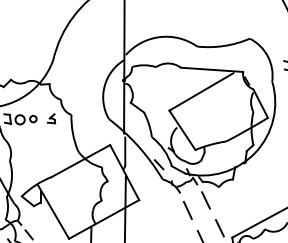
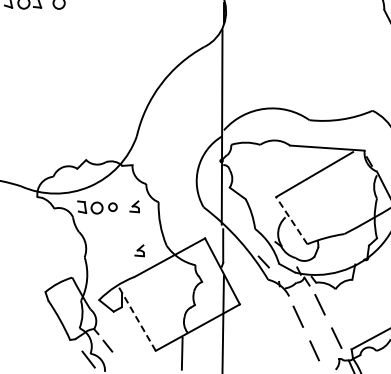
line: (182, 130) -> (291, 220), solid -> dashed
part: (55, 155) -> (139, 250), added
line: (53, 211) -> (137, 318), solid -> dashed

